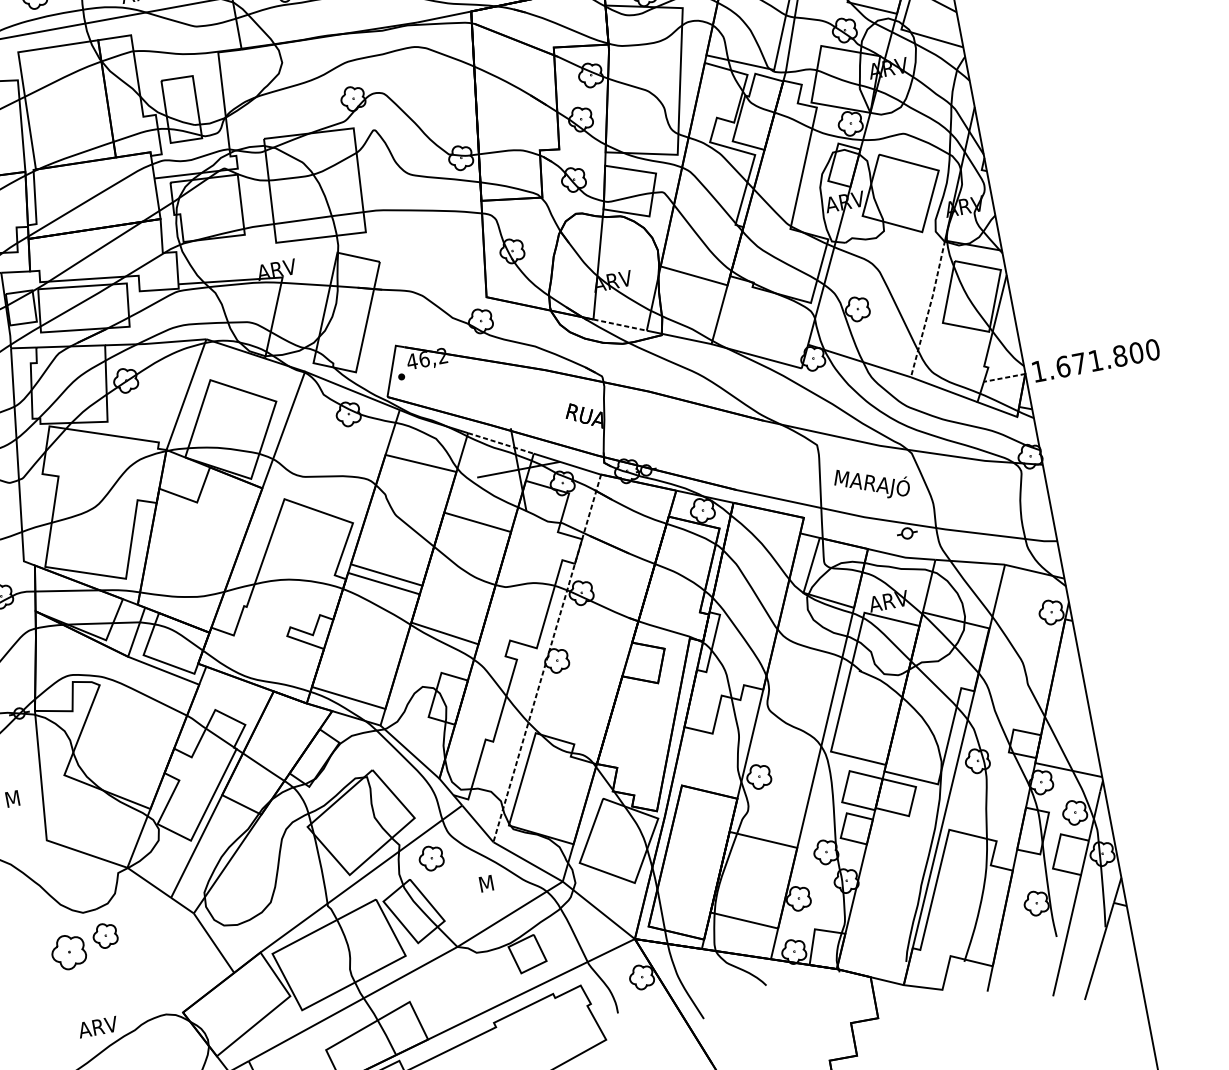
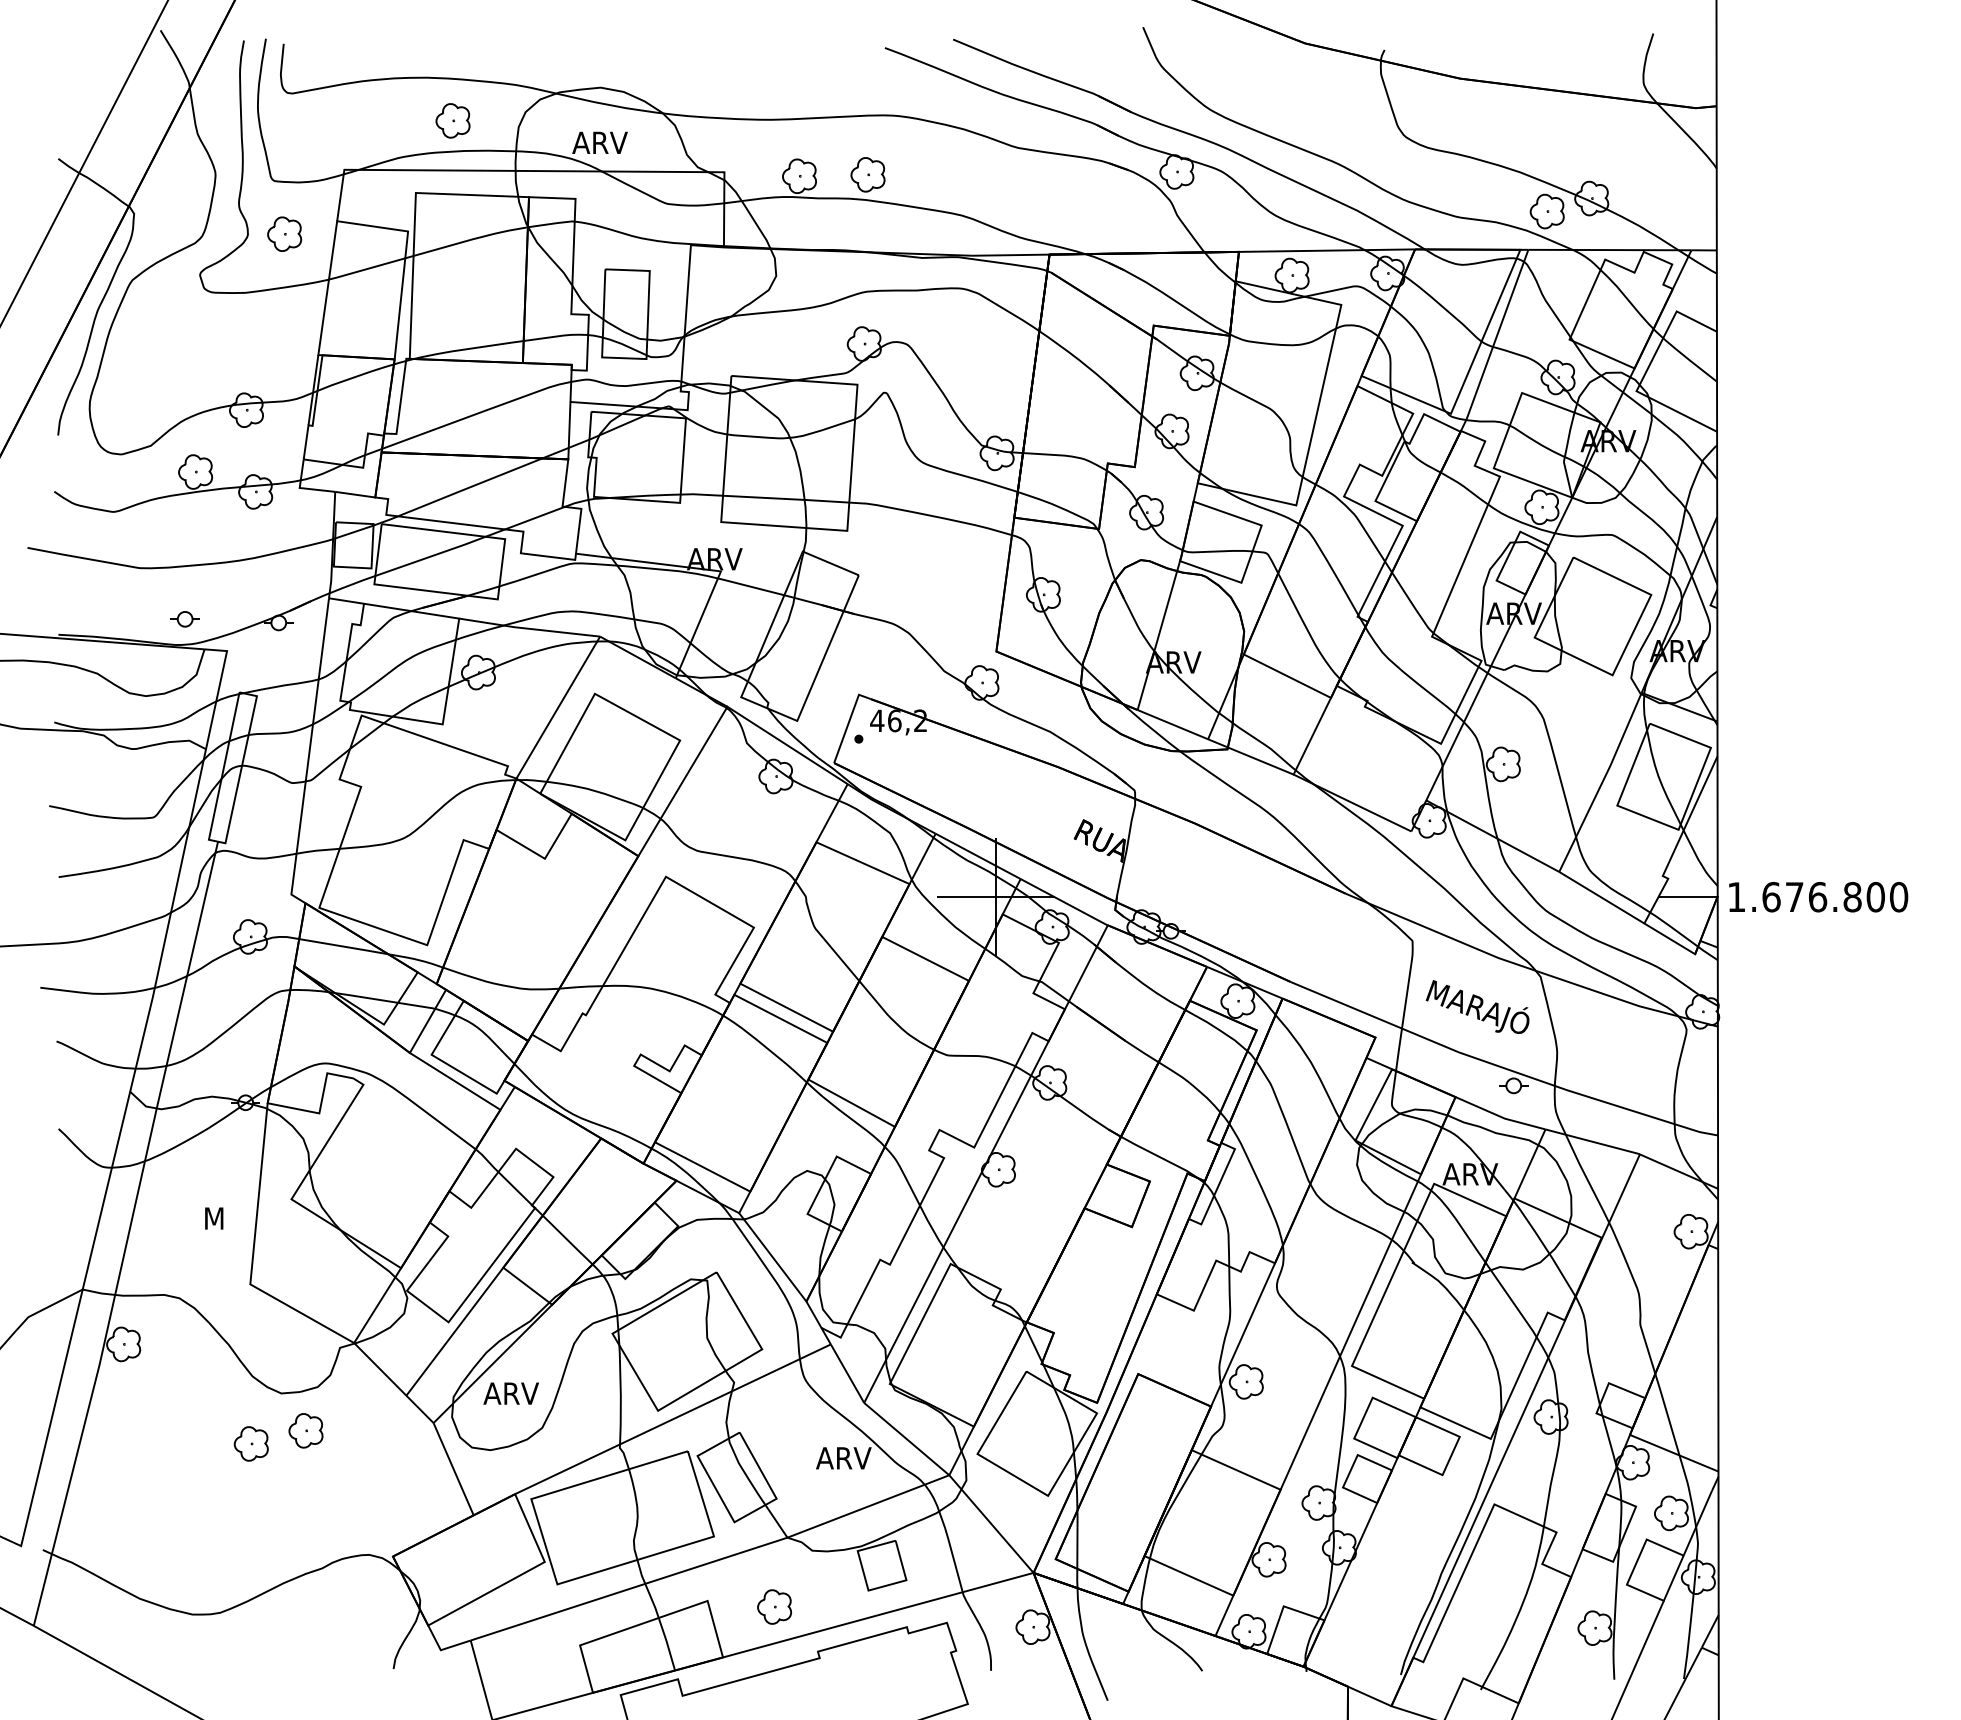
line: (929, 308) -> (1602, 782), dashed -> solid
line: (620, 324) -> (1173, 724), dashed -> solid
text: (1095, 360) -> (1817, 897), 1.671.800 -> 1.676.800
line: (1005, 378) -> (1688, 897), dashed -> solid
line: (501, 443) -> (978, 856), dashed -> solid
line: (547, 657) -> (986, 1162), dashed -> solid
part: (431, 857) -> (774, 1606), moved
text: (486, 883) -> (843, 1458), M -> ARV
part: (68, 952) -> (250, 1443), size x0.71
text: (97, 1027) -> (510, 1393), moved

